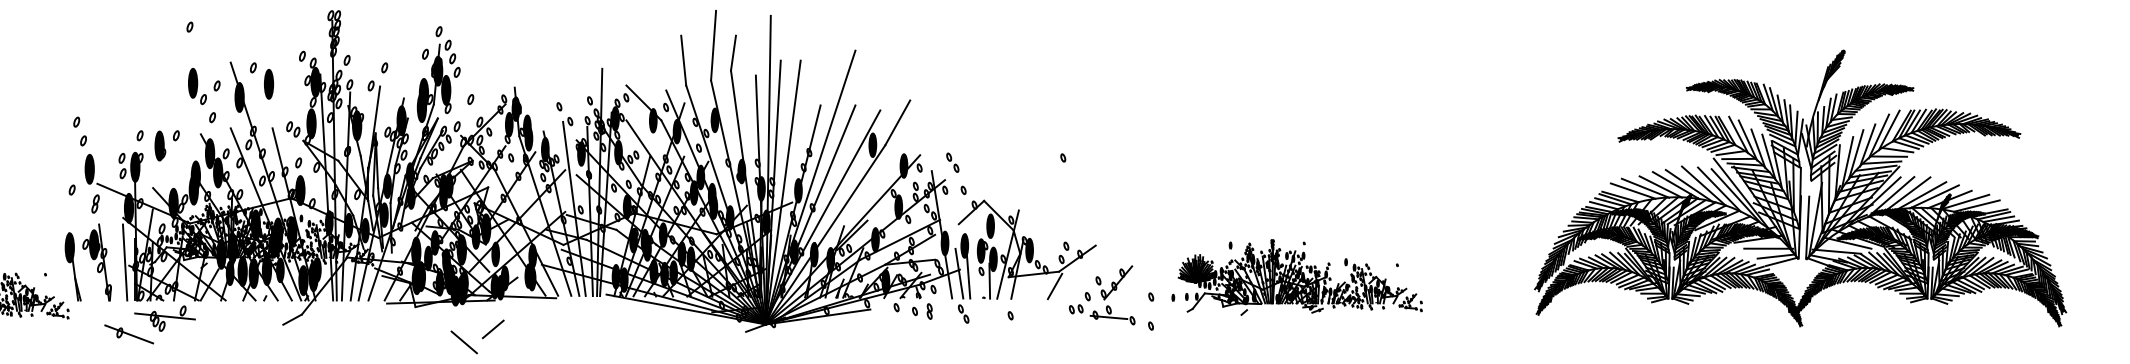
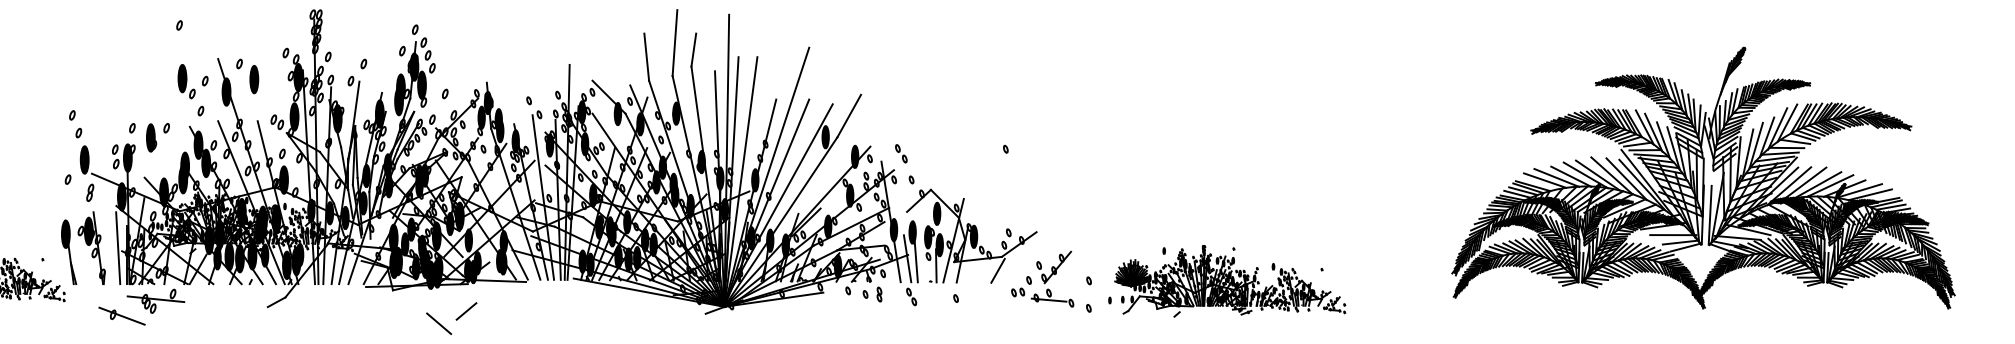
part: (1296, 277) -> (1226, 281), moved

